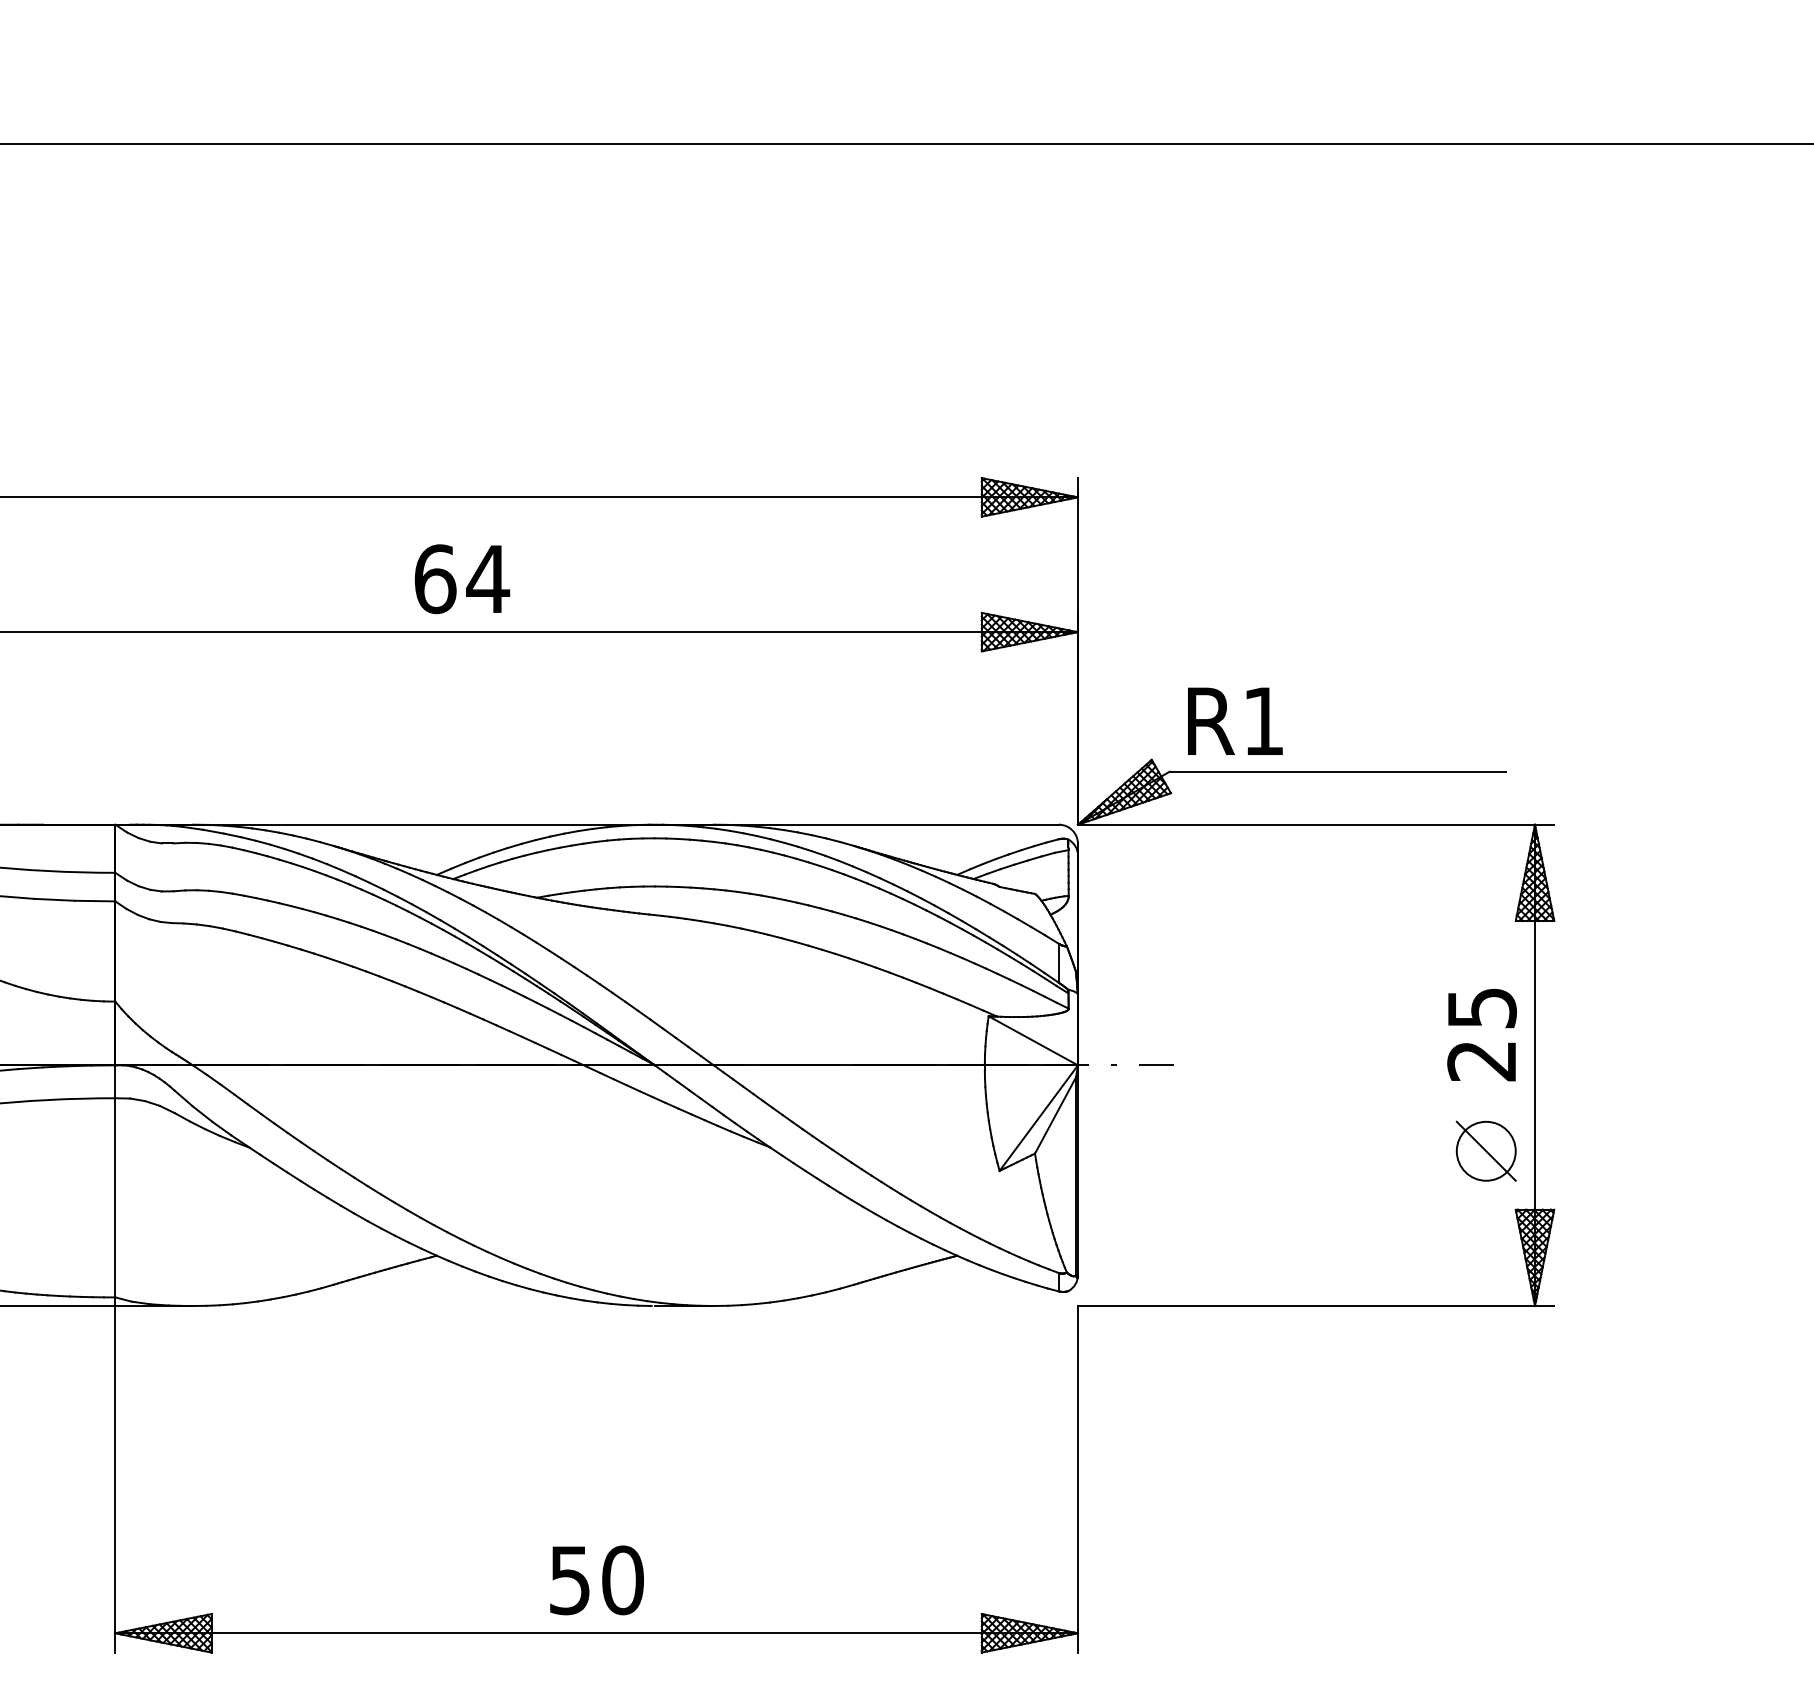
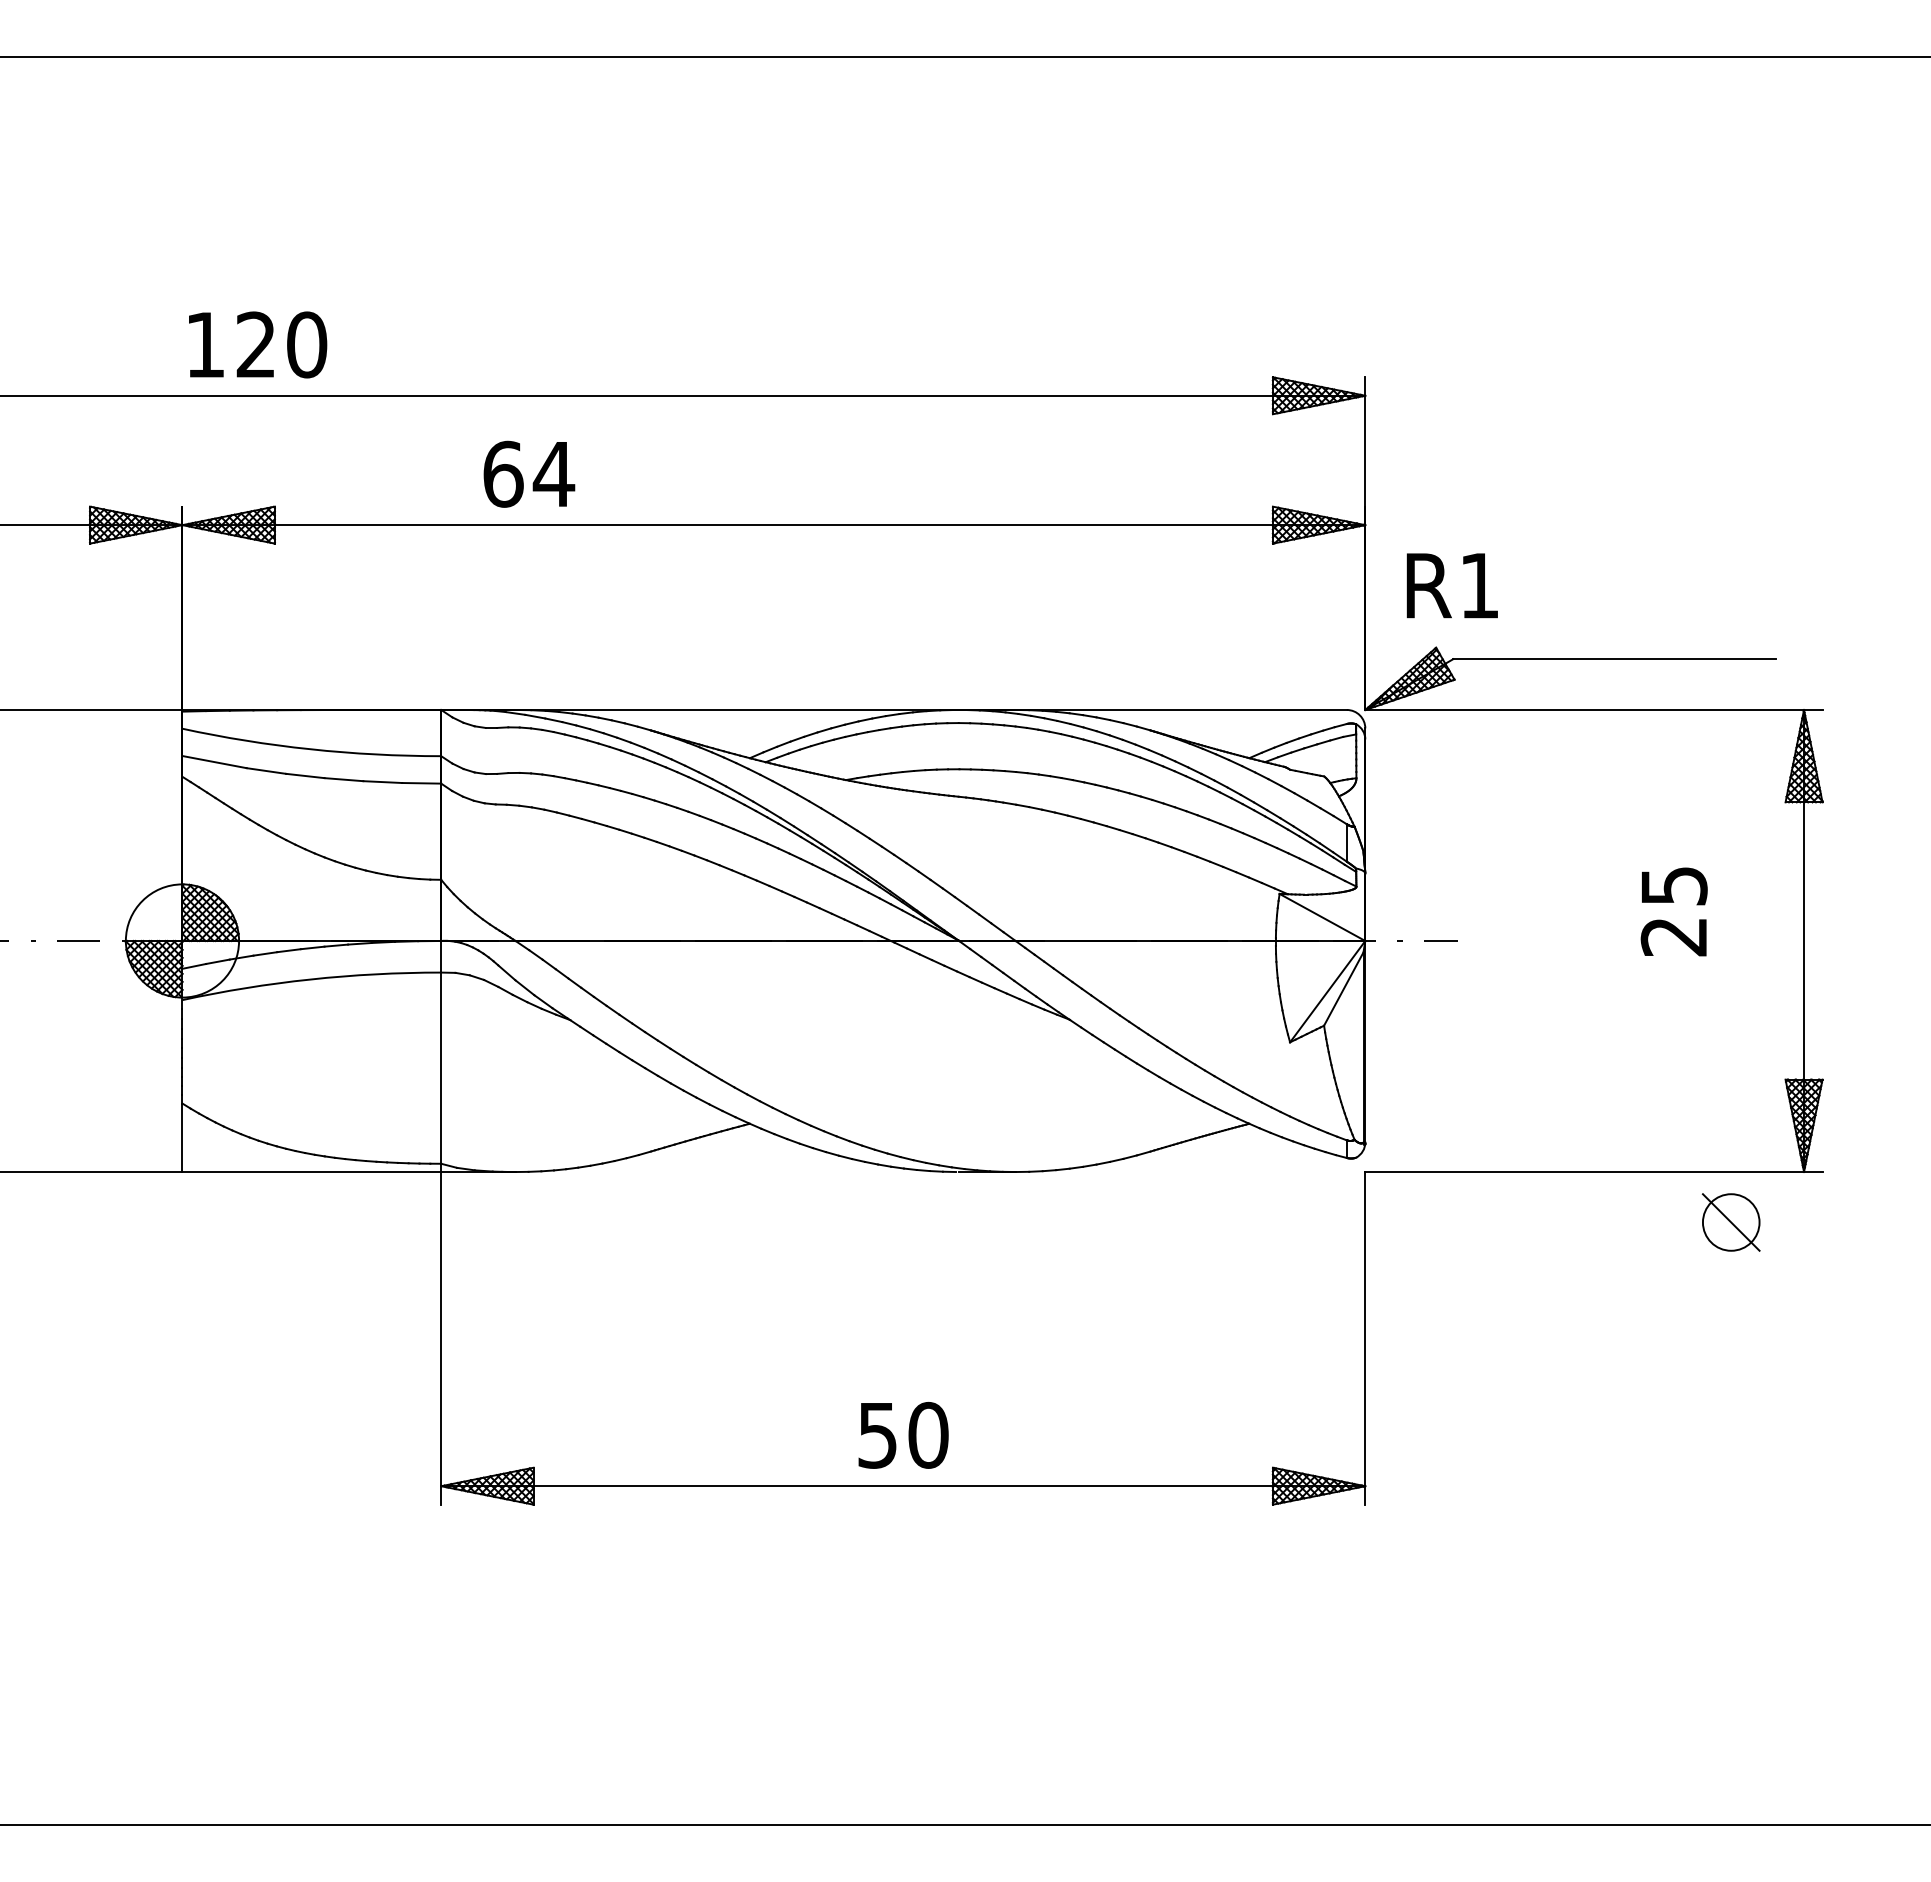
text: (462, 578) -> (529, 473), moved
text: (1234, 721) -> (1451, 585), moved
text: (1481, 1034) -> (1673, 911), moved
part: (1485, 1151) -> (1730, 1222), moved

